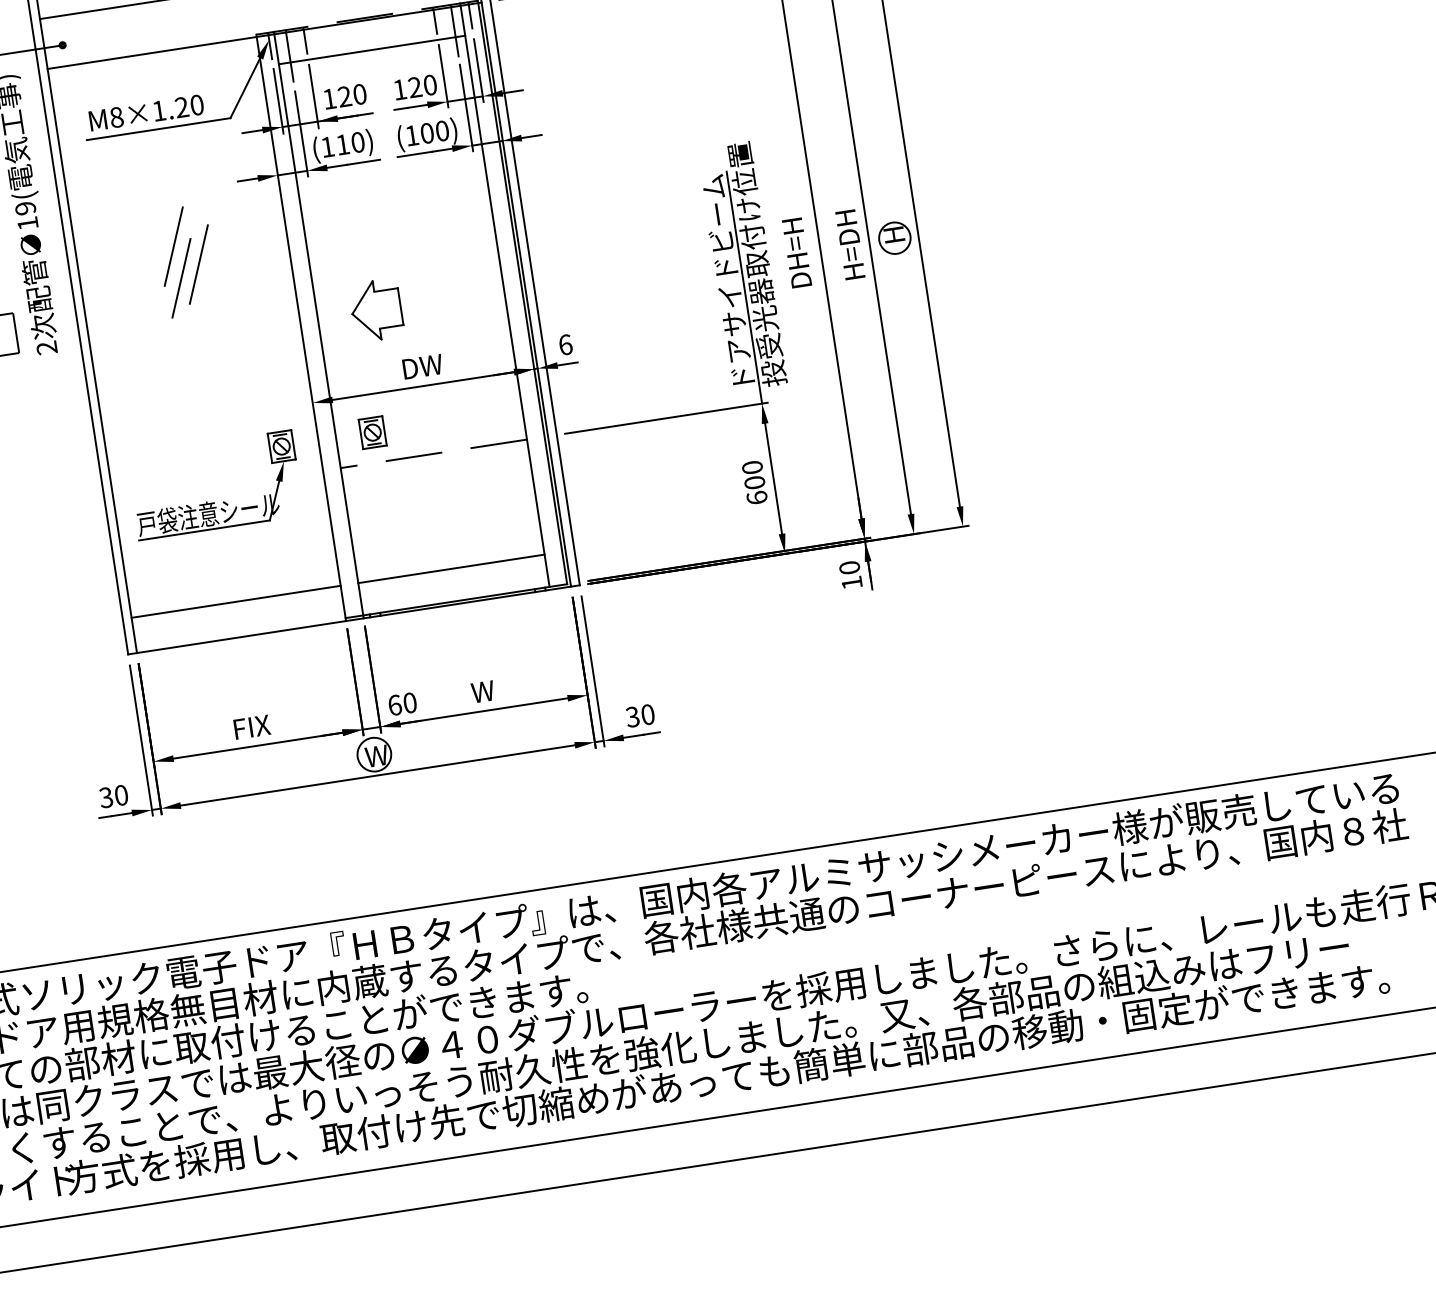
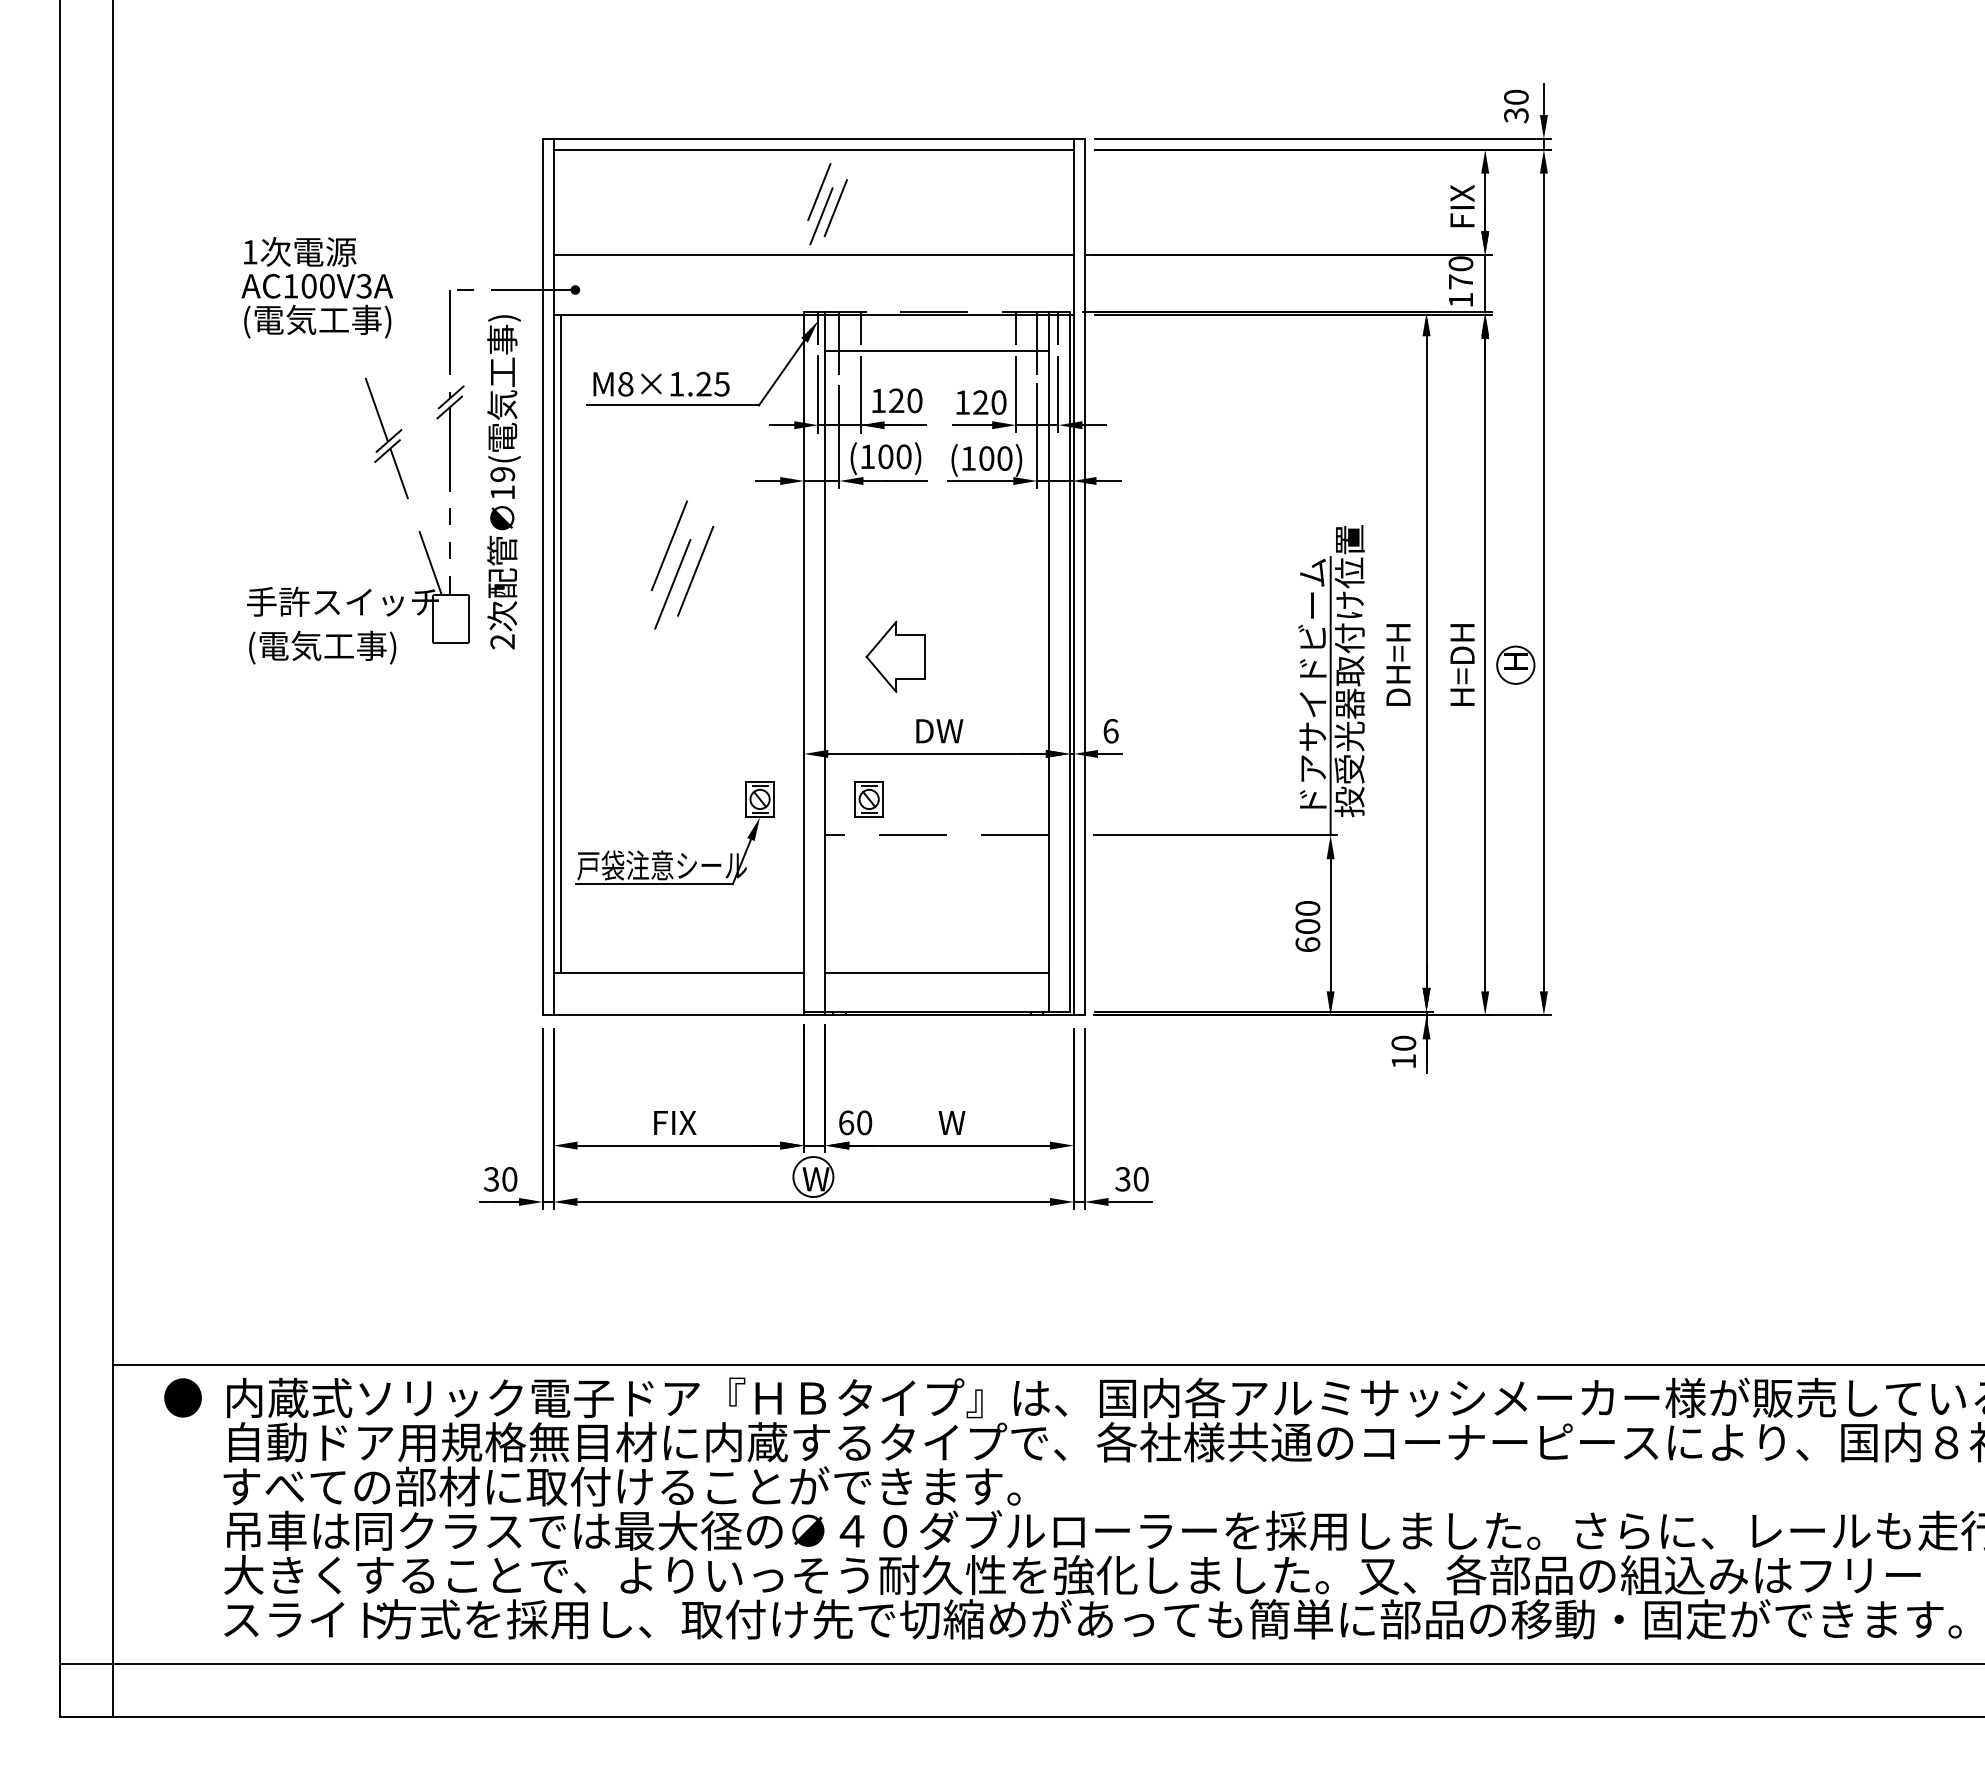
text: (196, 104) -> (721, 383), M8×1.20 -> M8×1.25
text: (342, 144) -> (885, 456), (110) -> (100)
line: (95, 342) -> (560, 644), added

